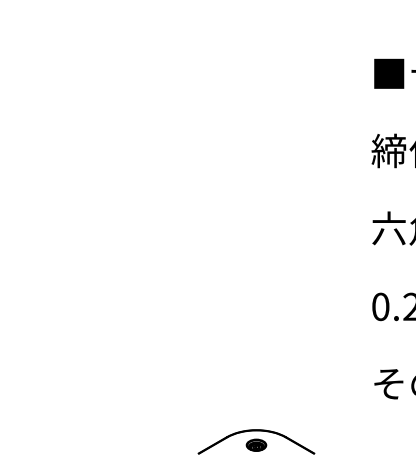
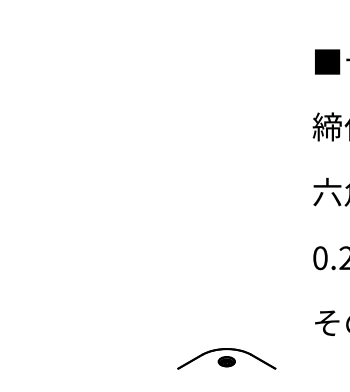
part: (256, 441) -> (226, 358), moved

